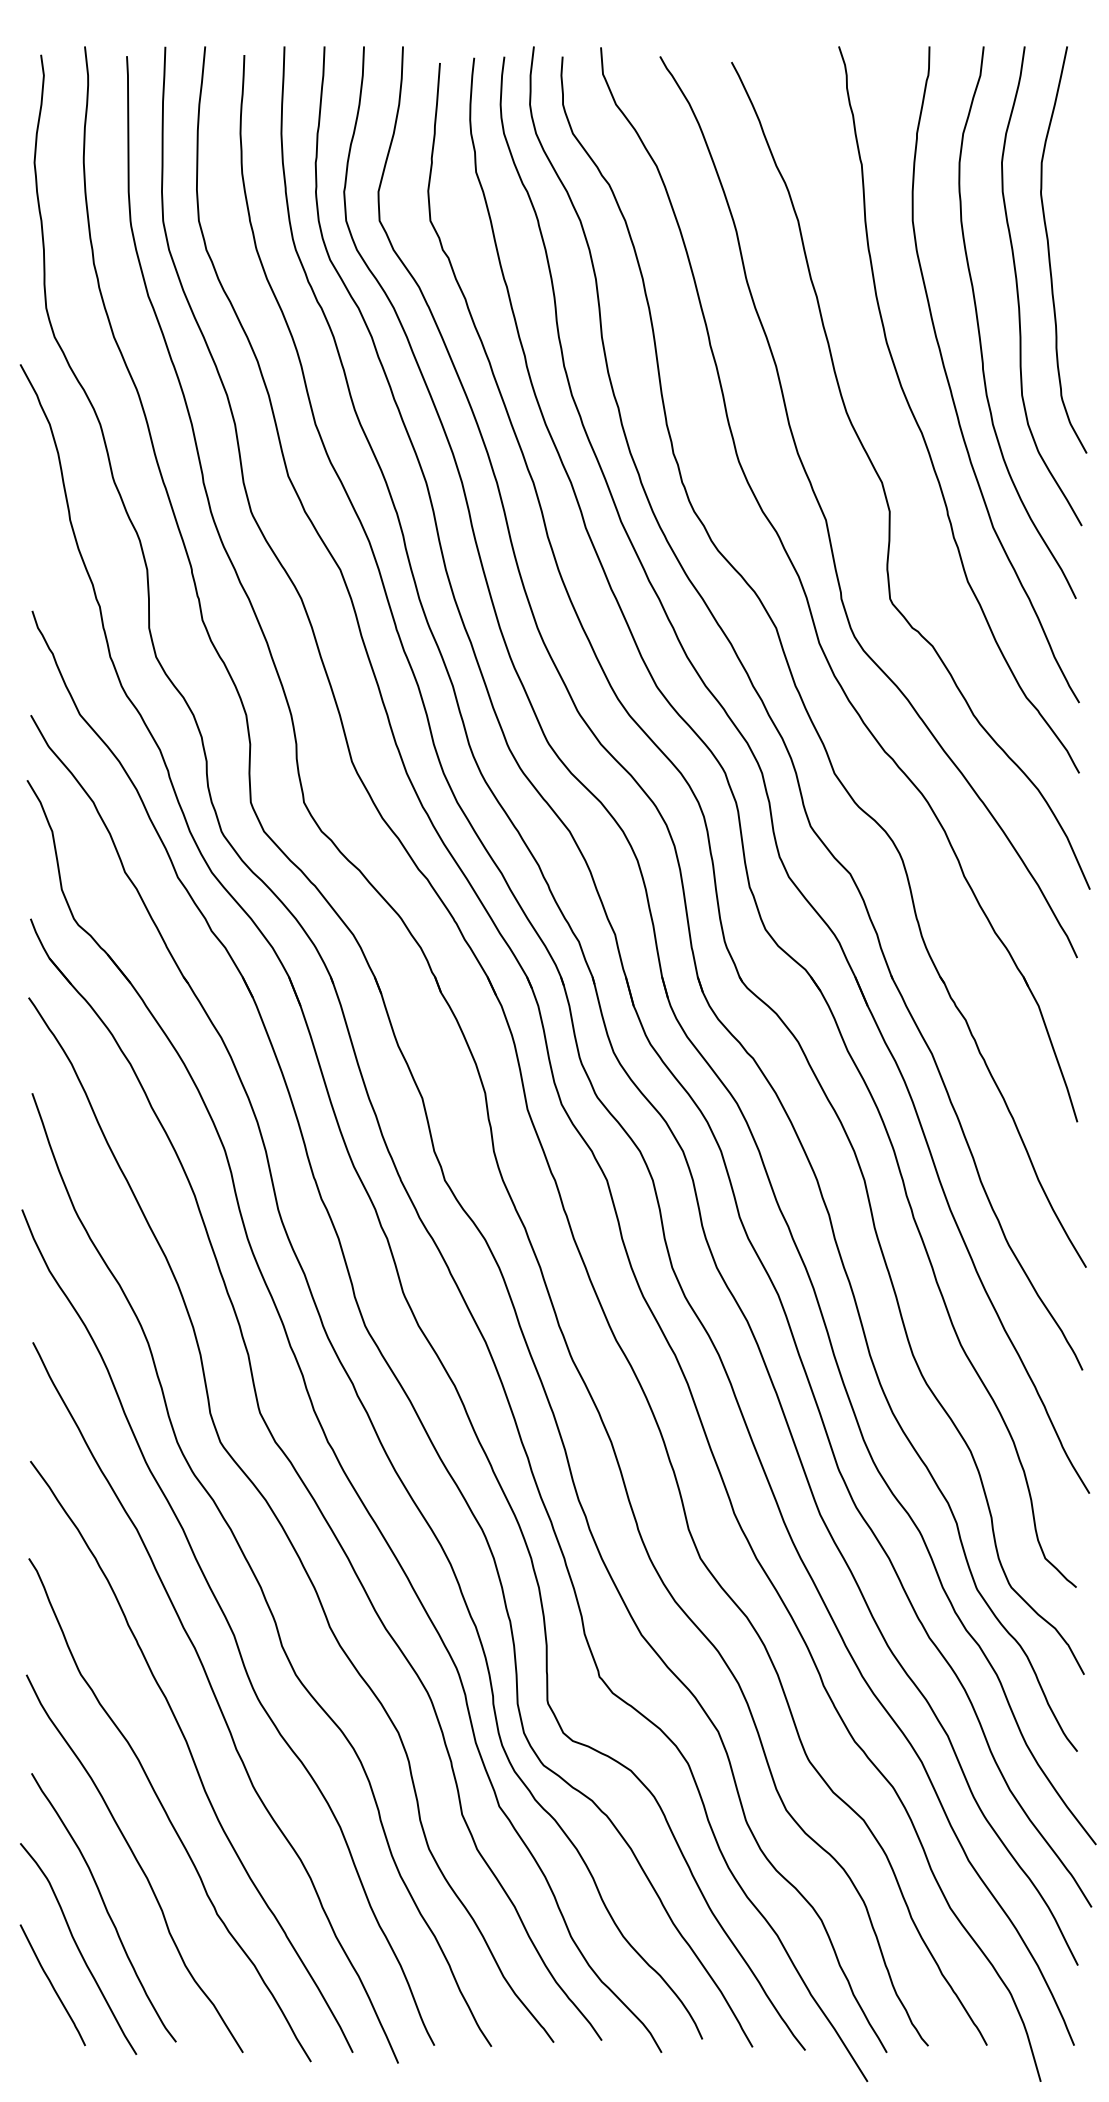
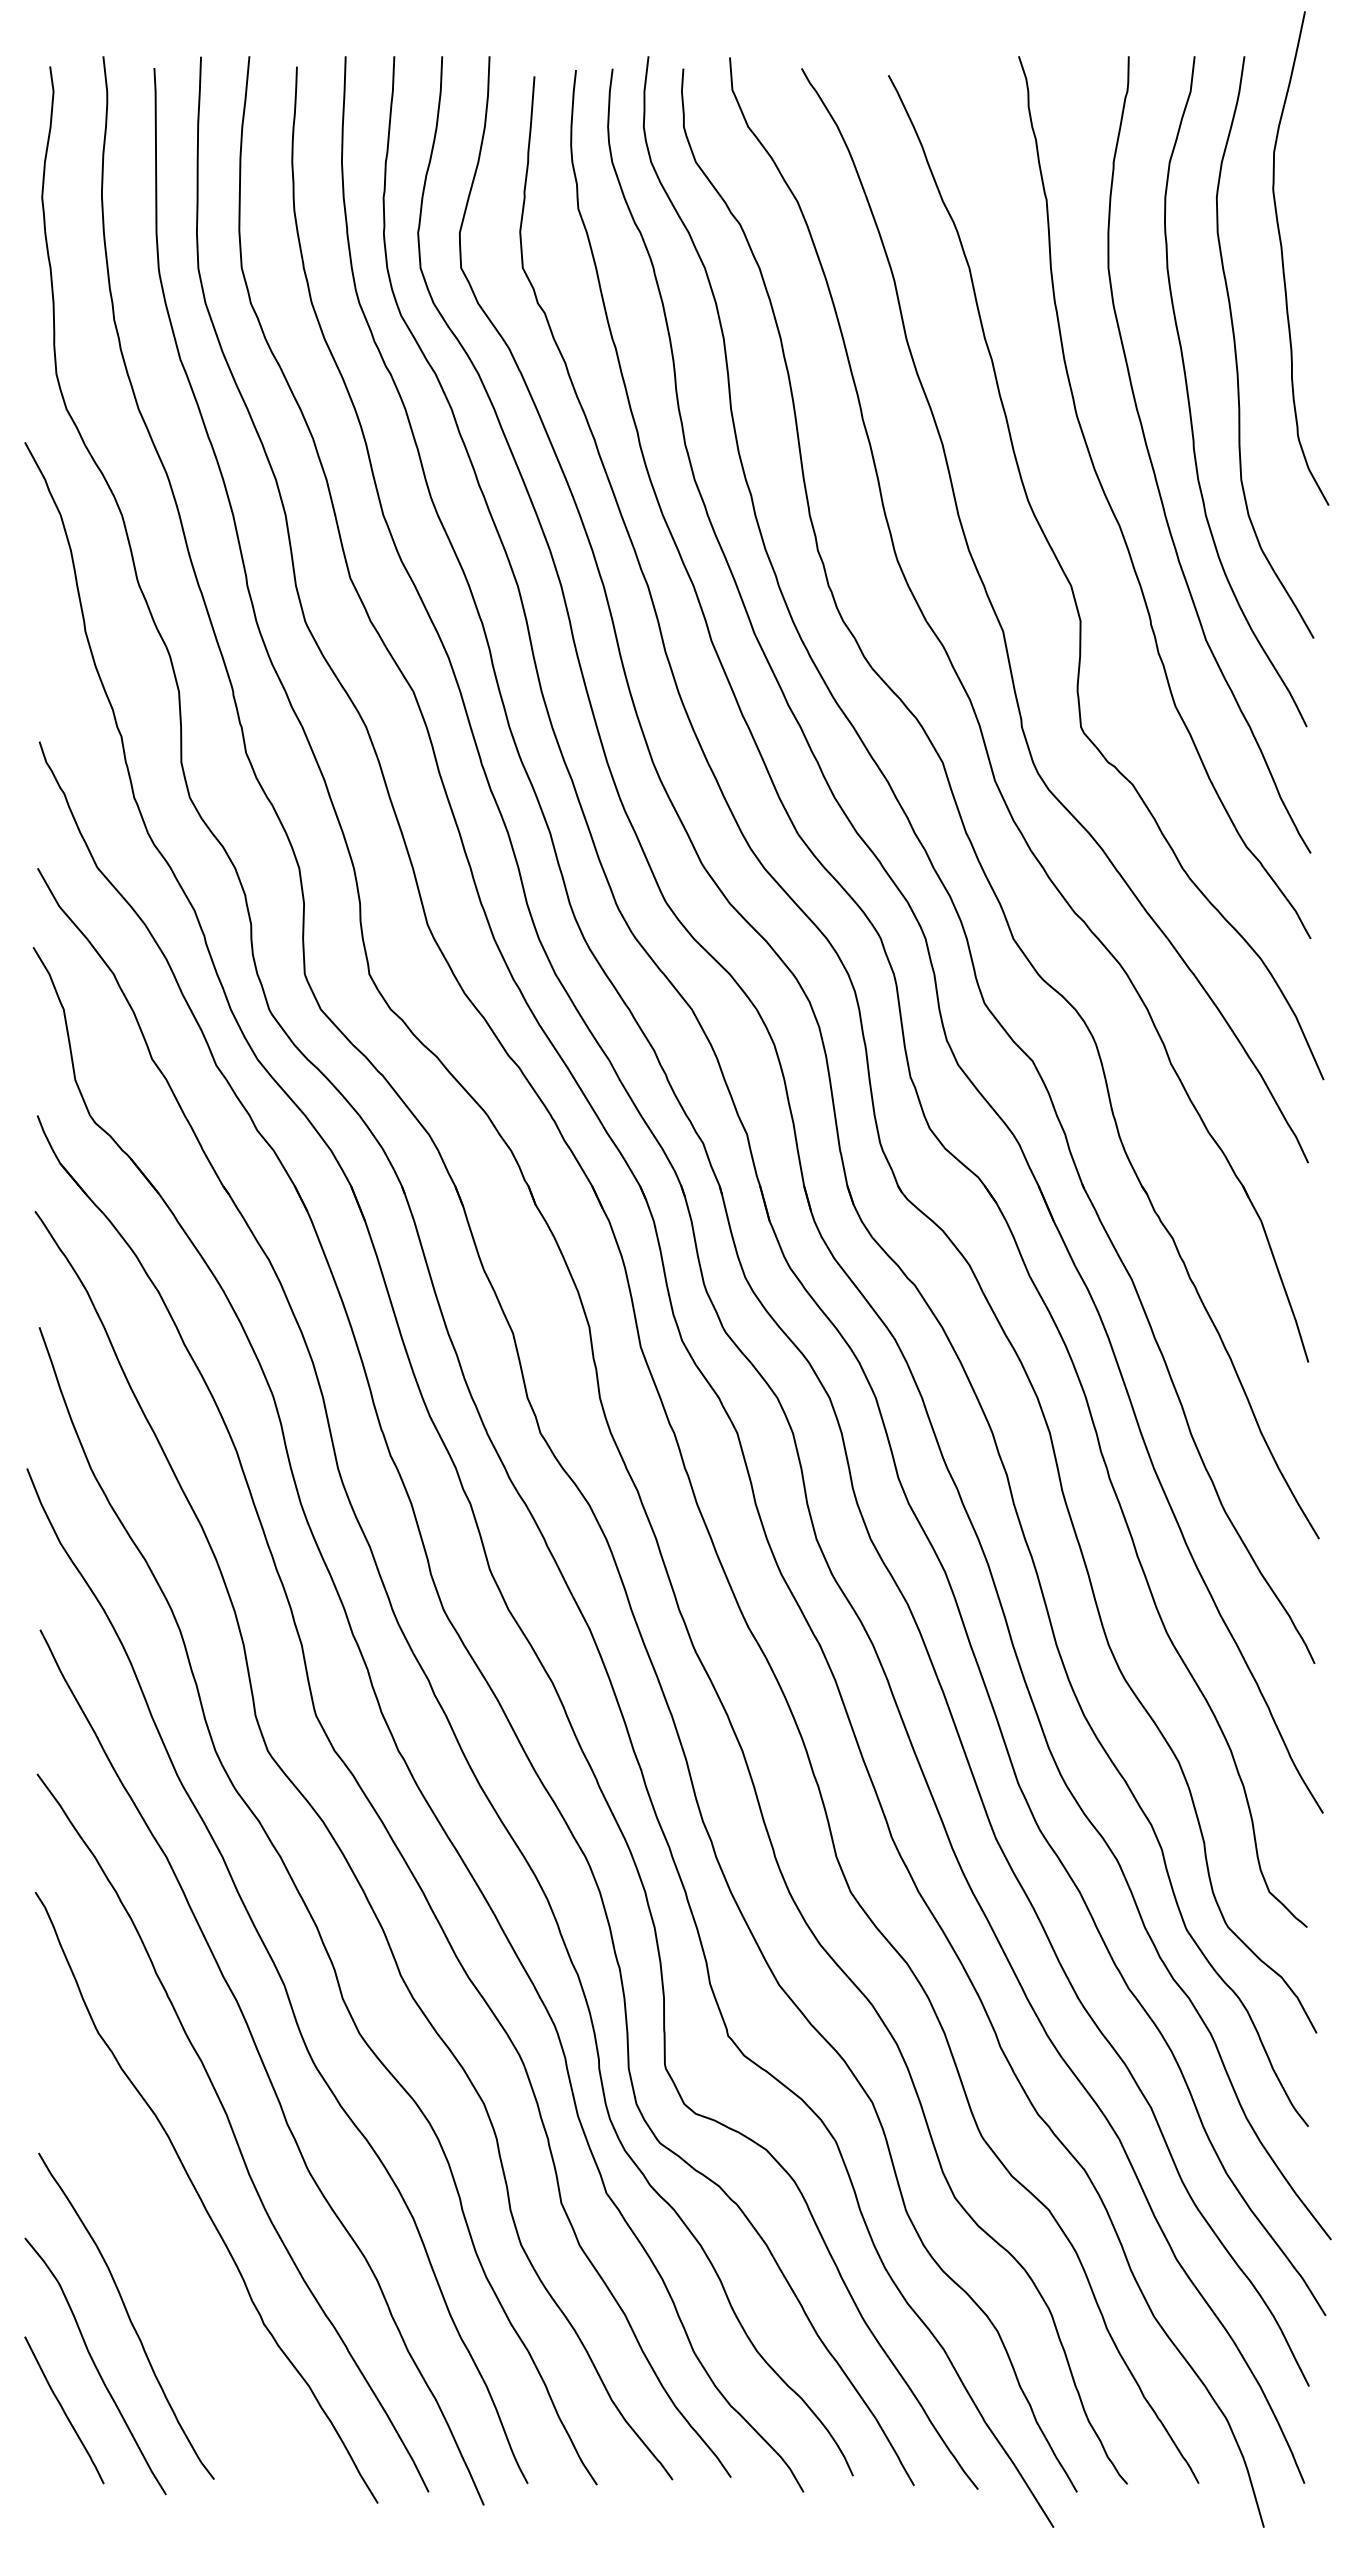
curve: (1049, 250) -> (1283, 258), moved
curve: (136, 1862) -> (166, 2261), removed

